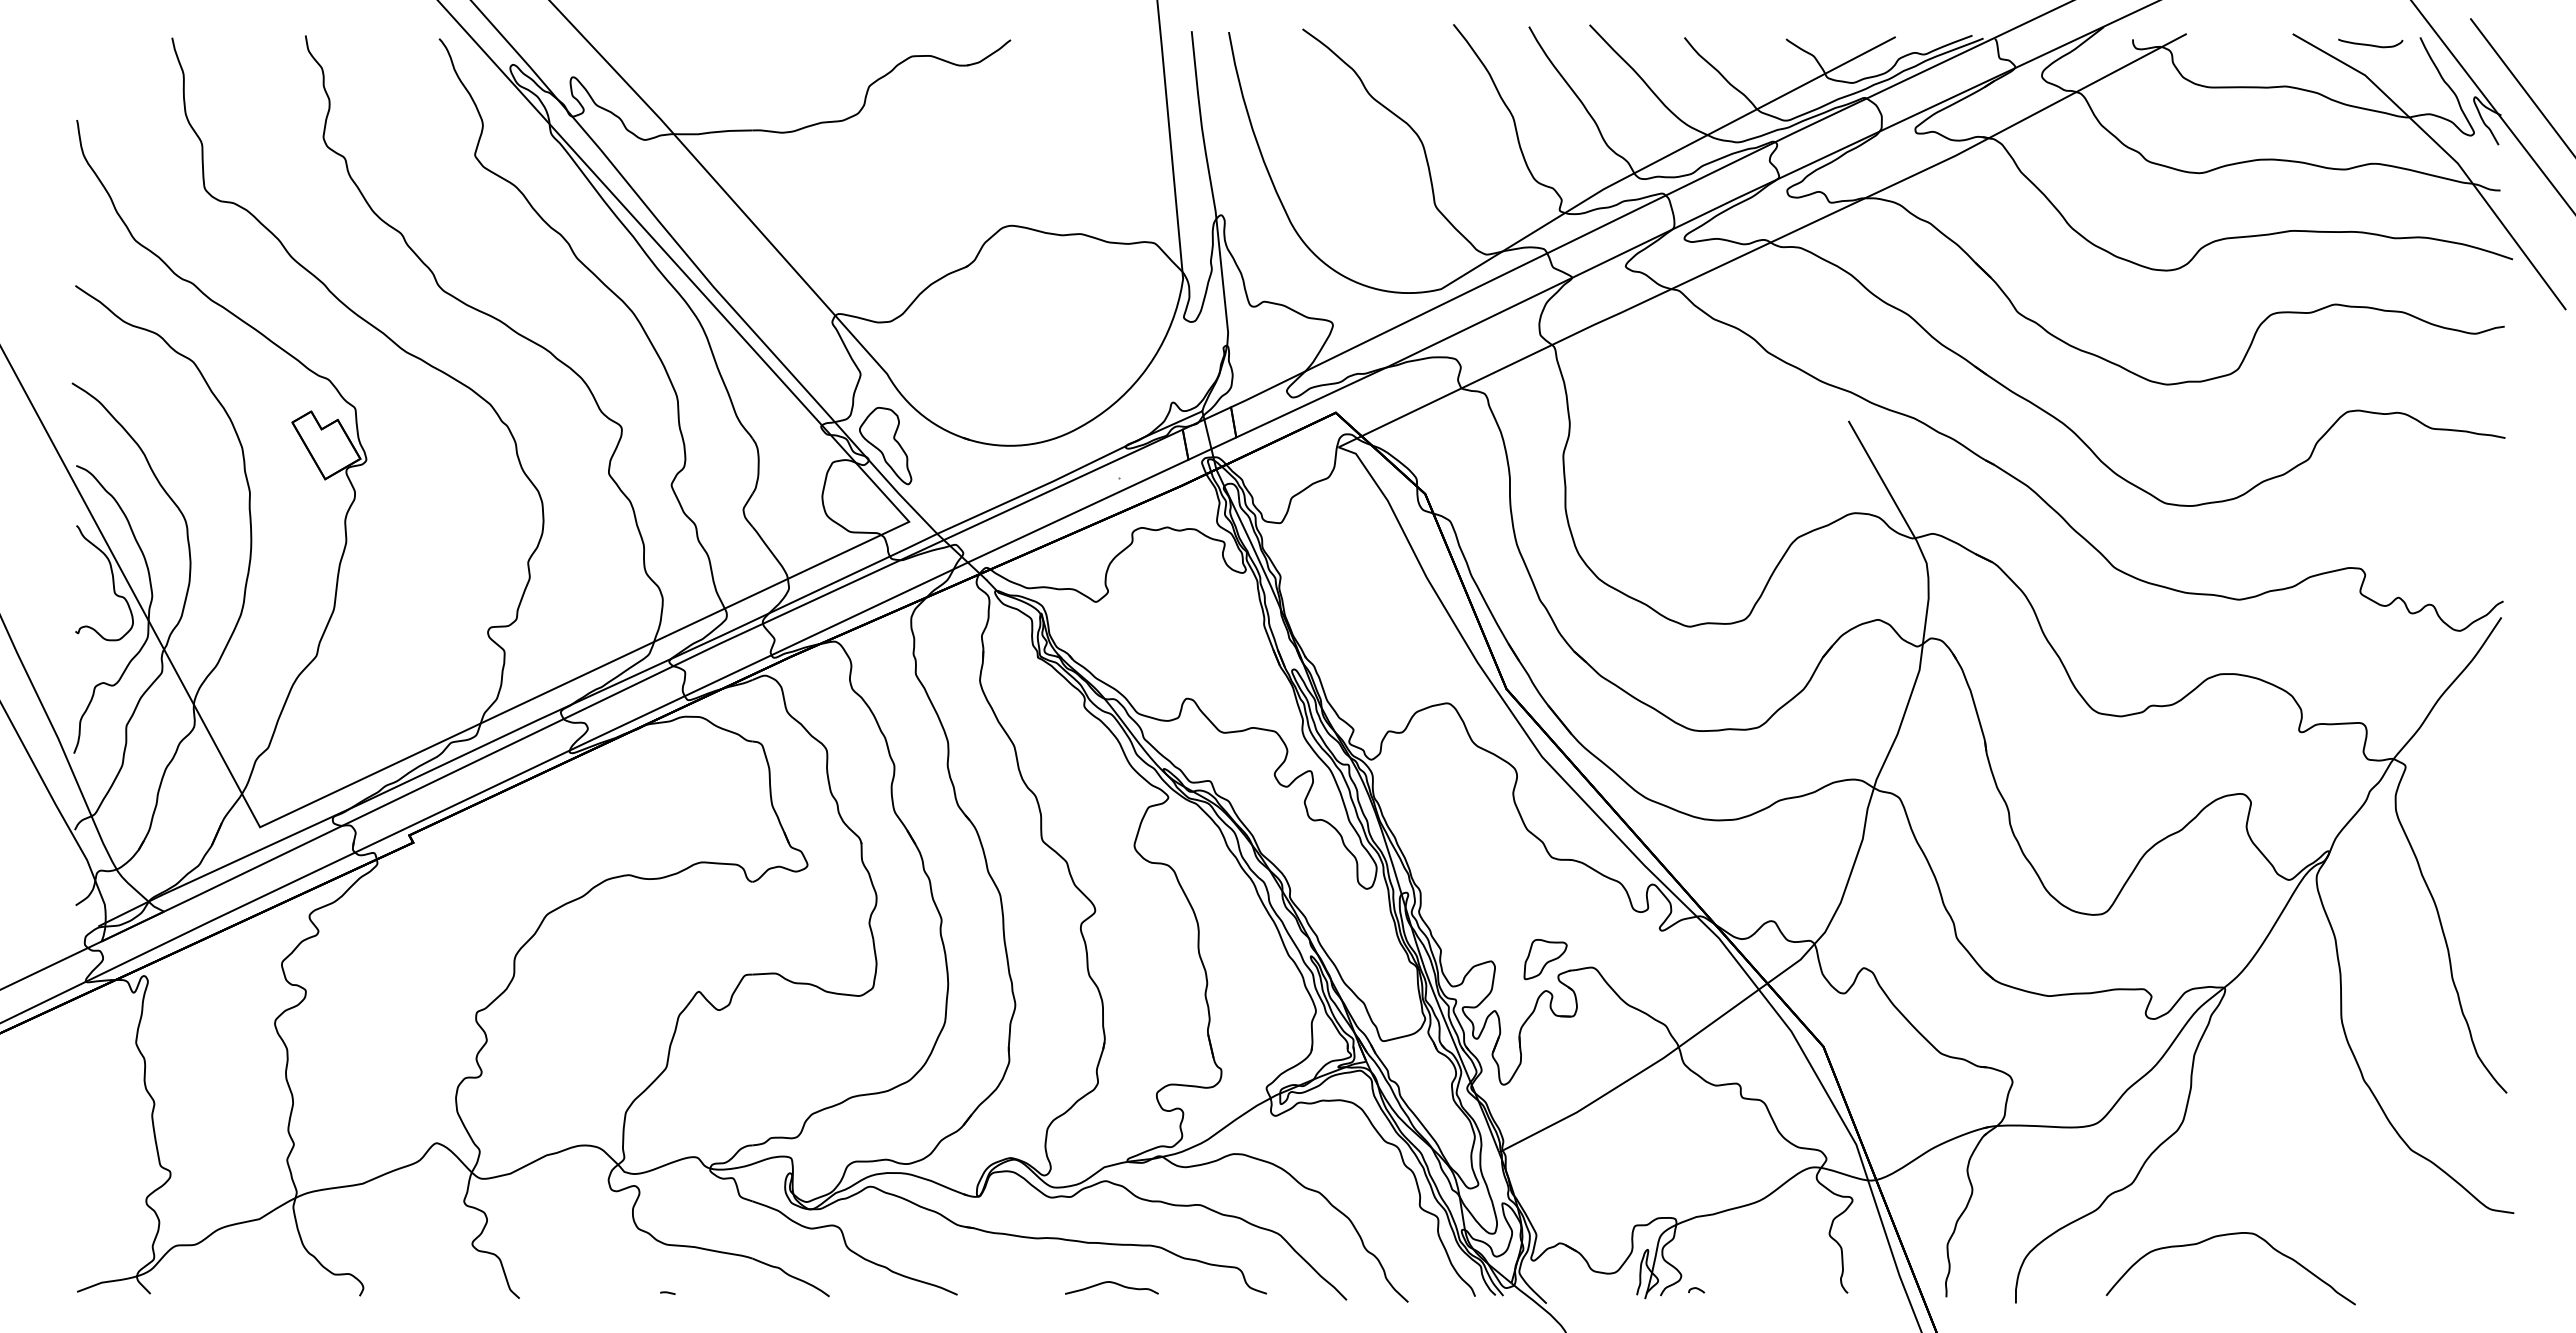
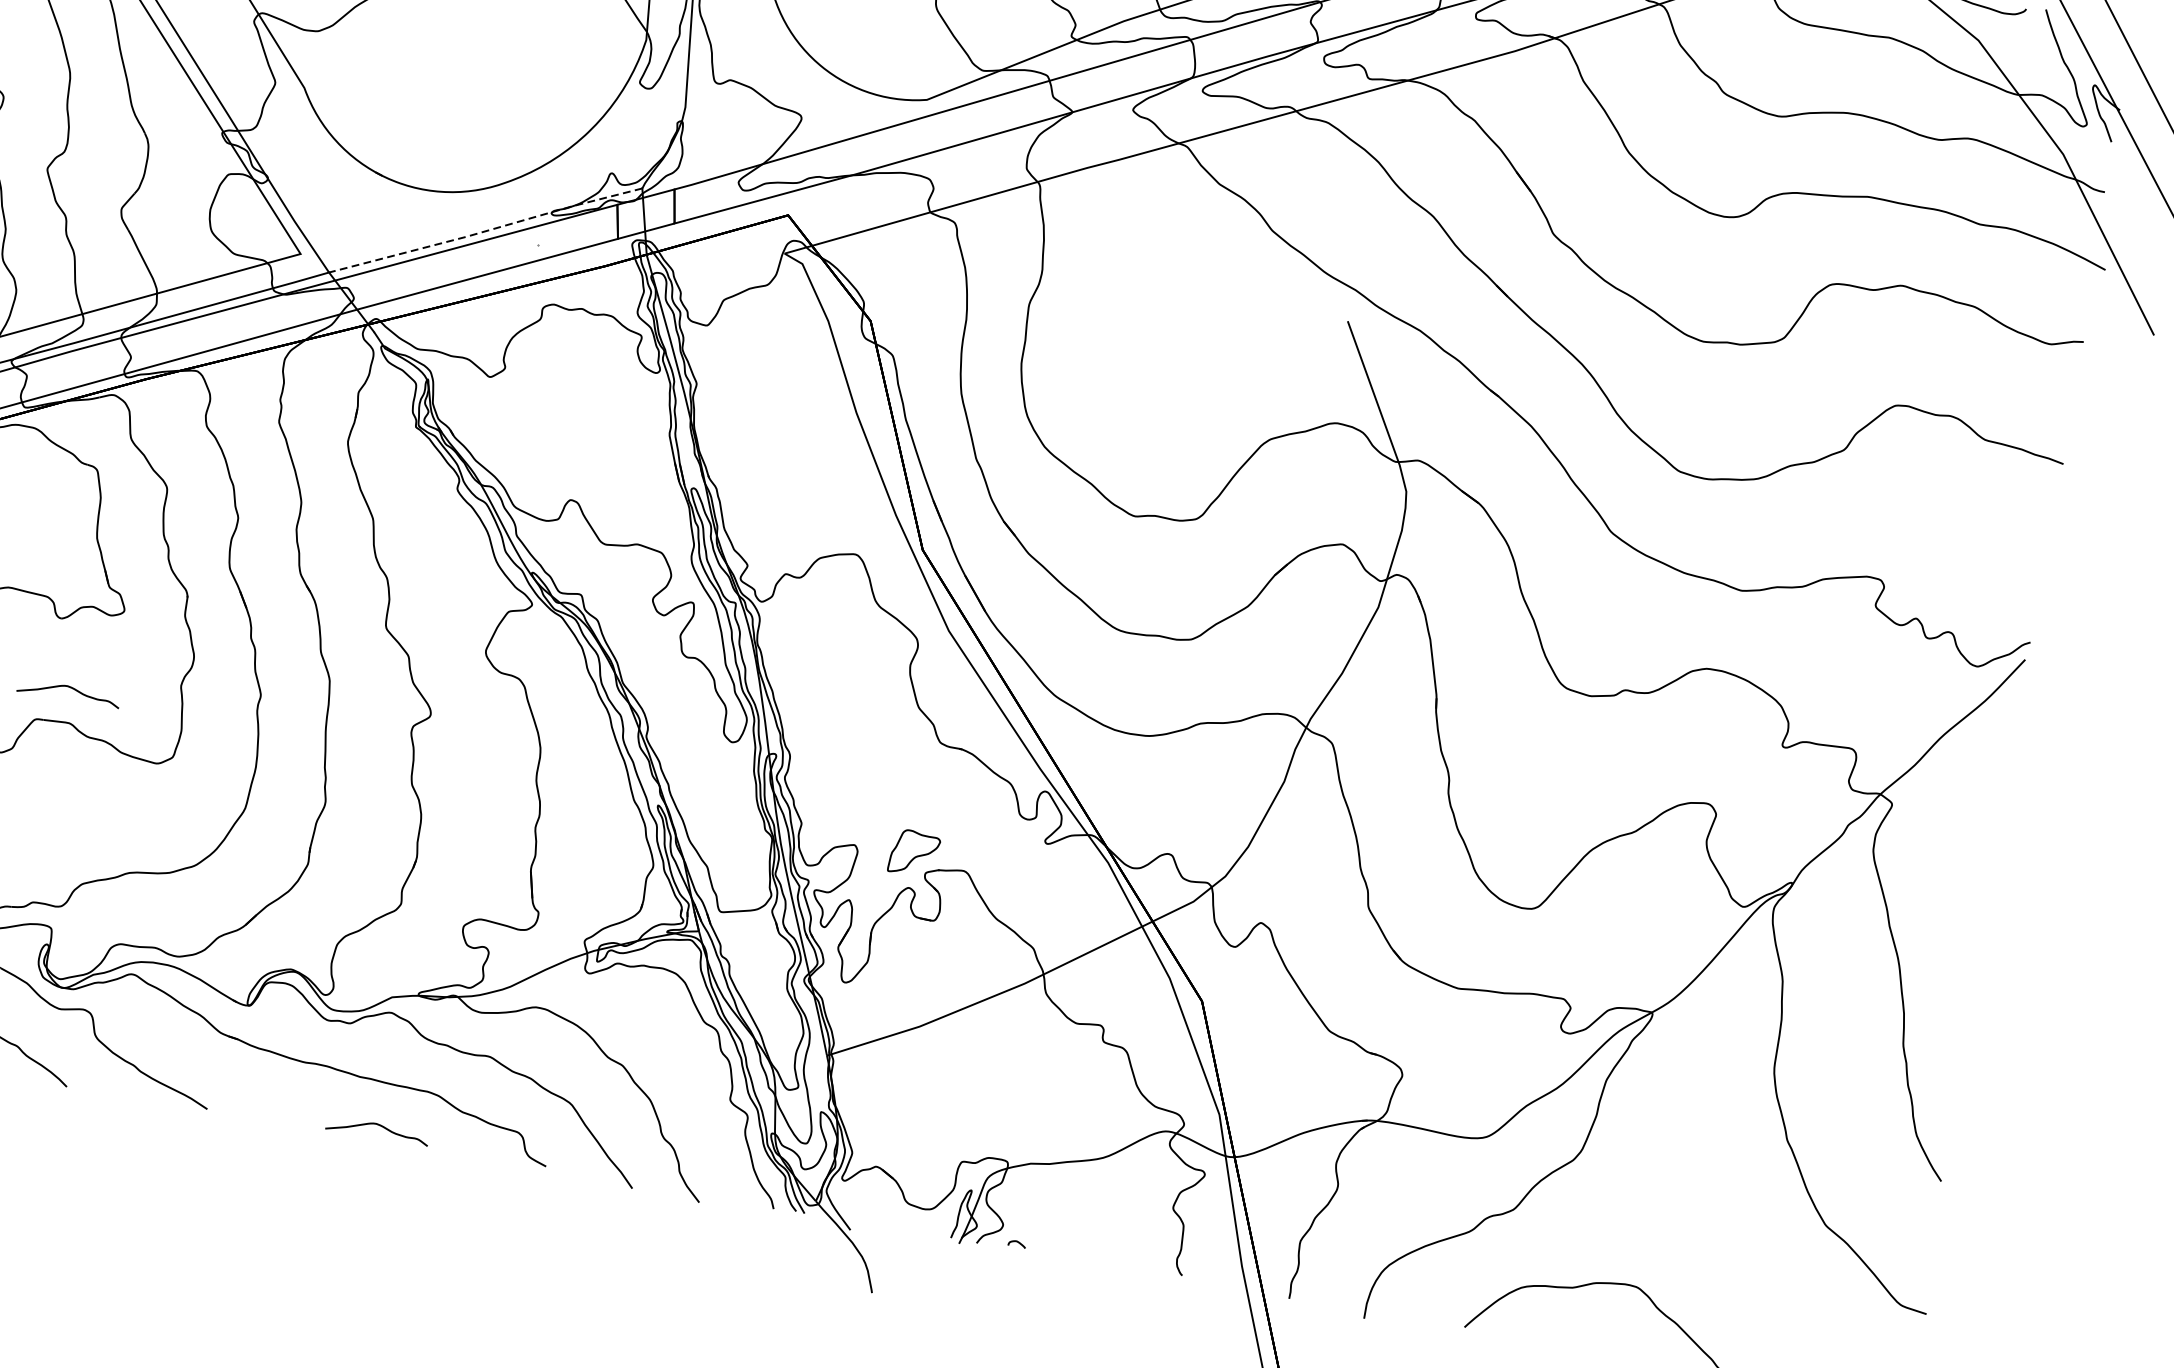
part: (885, 446) -> (288, 167), removed
line: (1069, 473) -> (485, 231), solid -> dashed
curve: (770, 942) -> (69, 688), added

